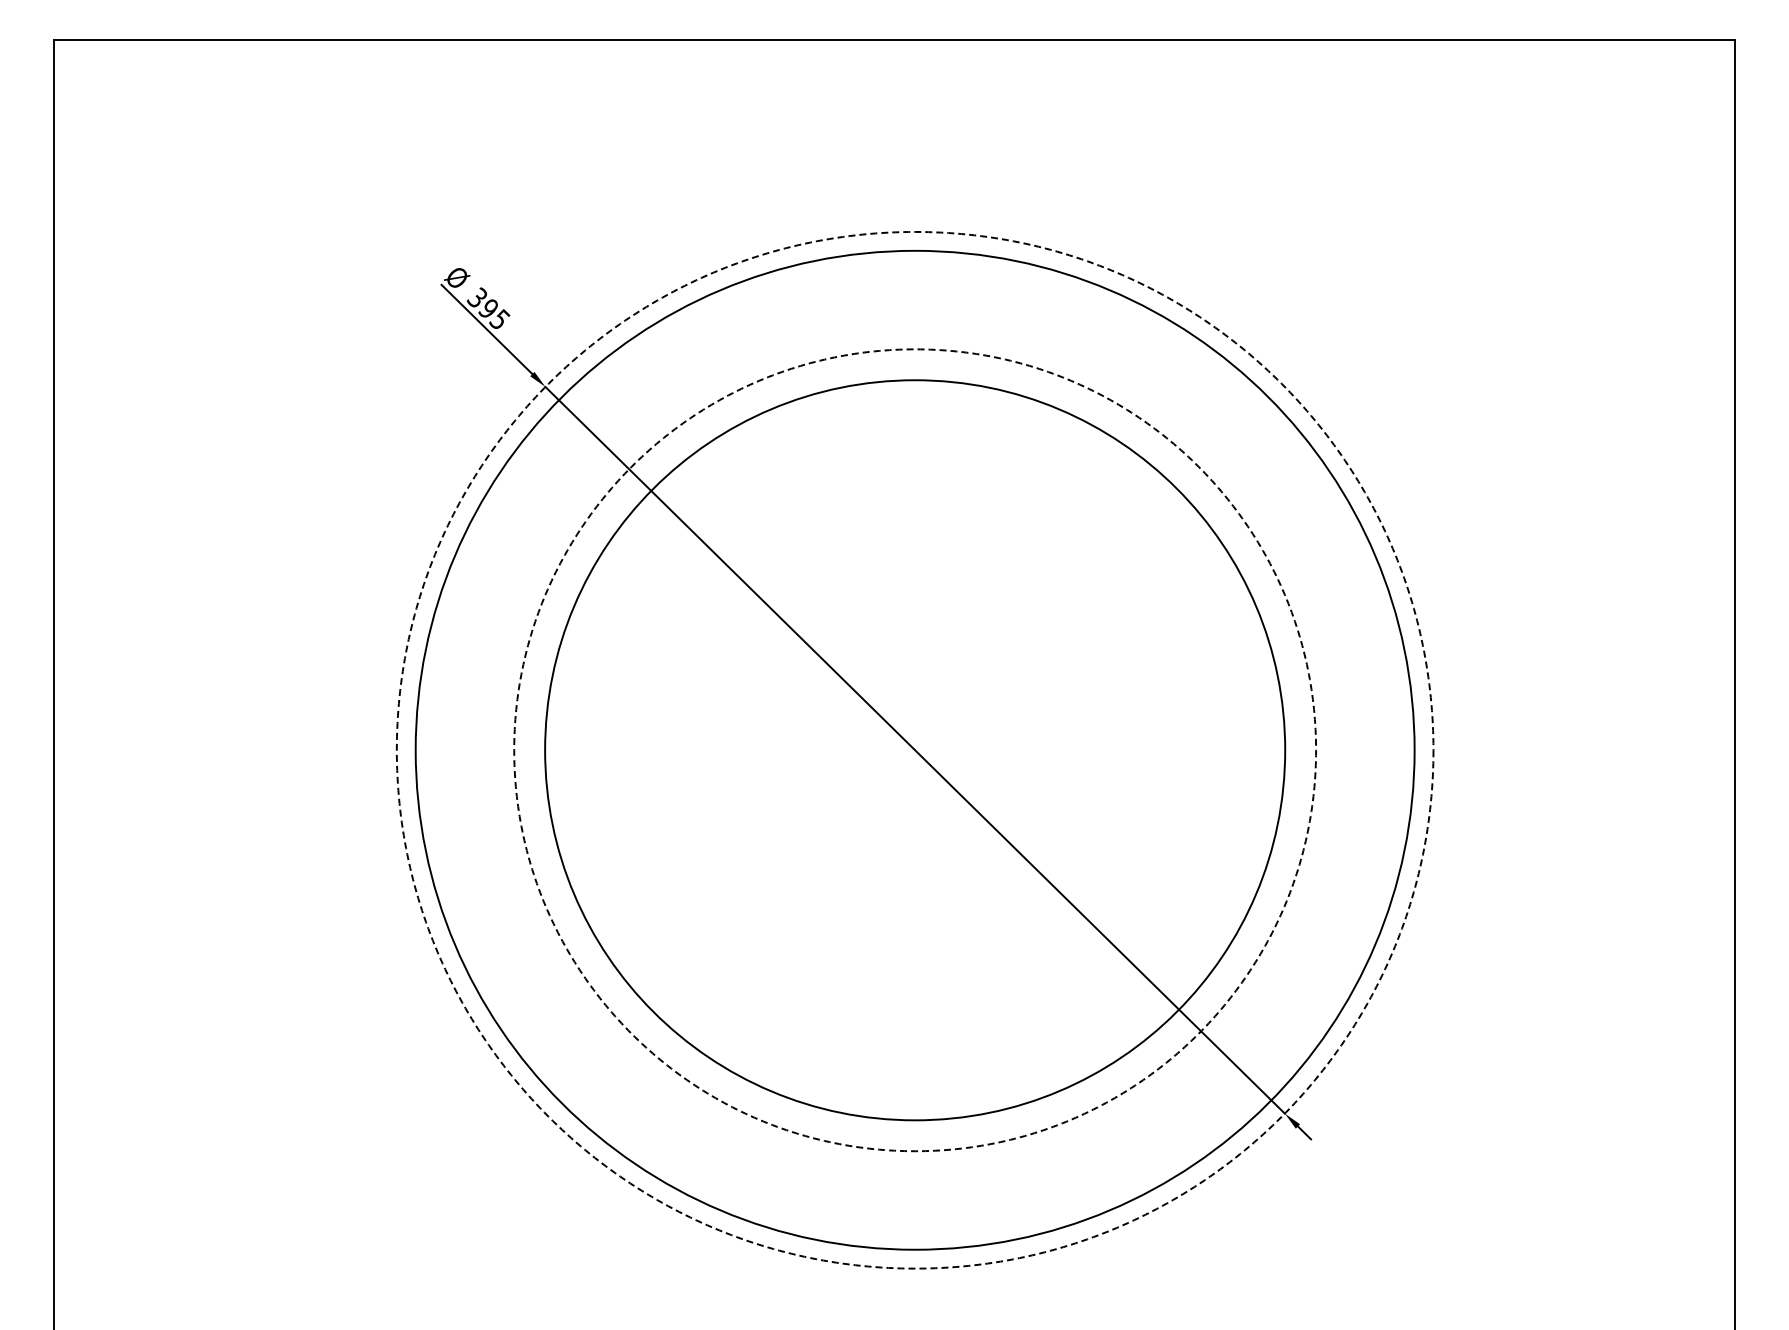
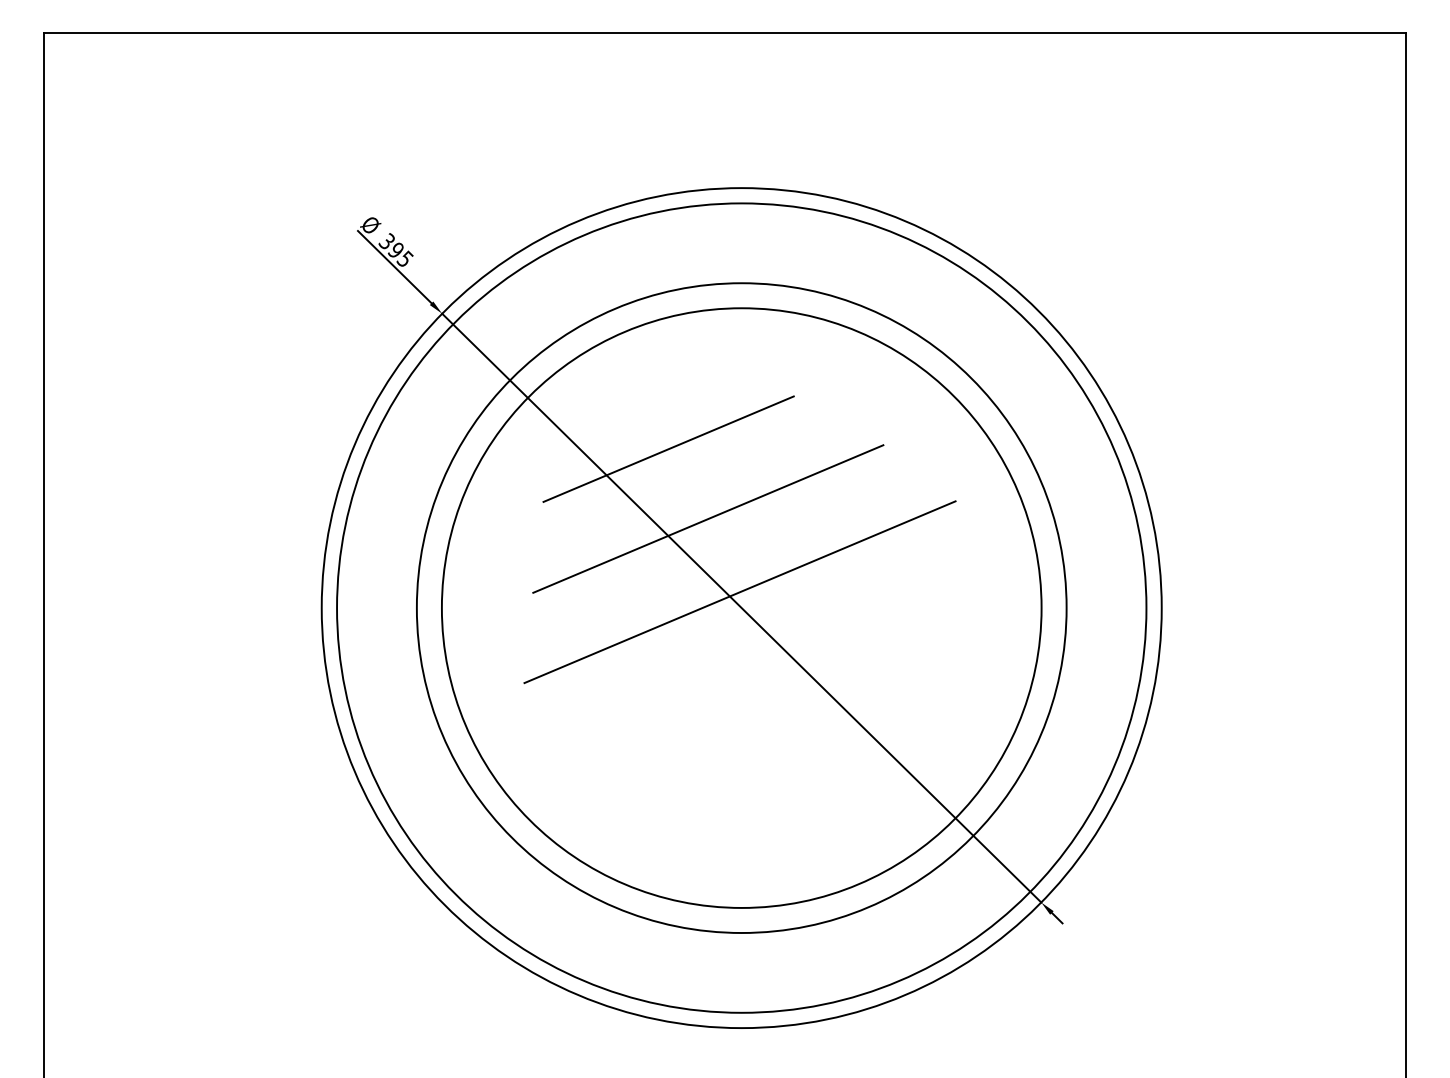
line: (824, 554) -> (668, 449), added
line: (873, 640) -> (707, 519), added
line: (913, 730) -> (740, 592), added
circle: (914, 749) -> (741, 607), dashed -> solid
circle: (915, 750) -> (742, 608), dashed -> solid

